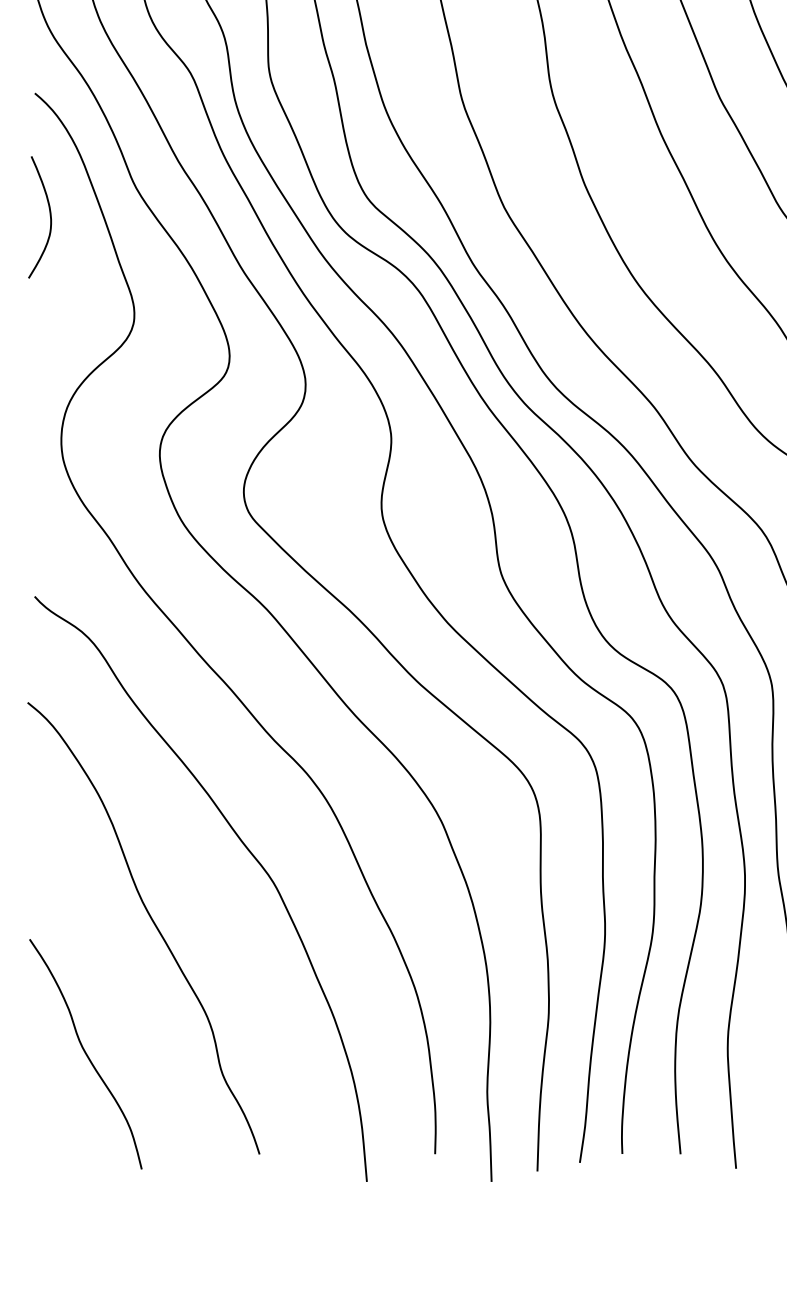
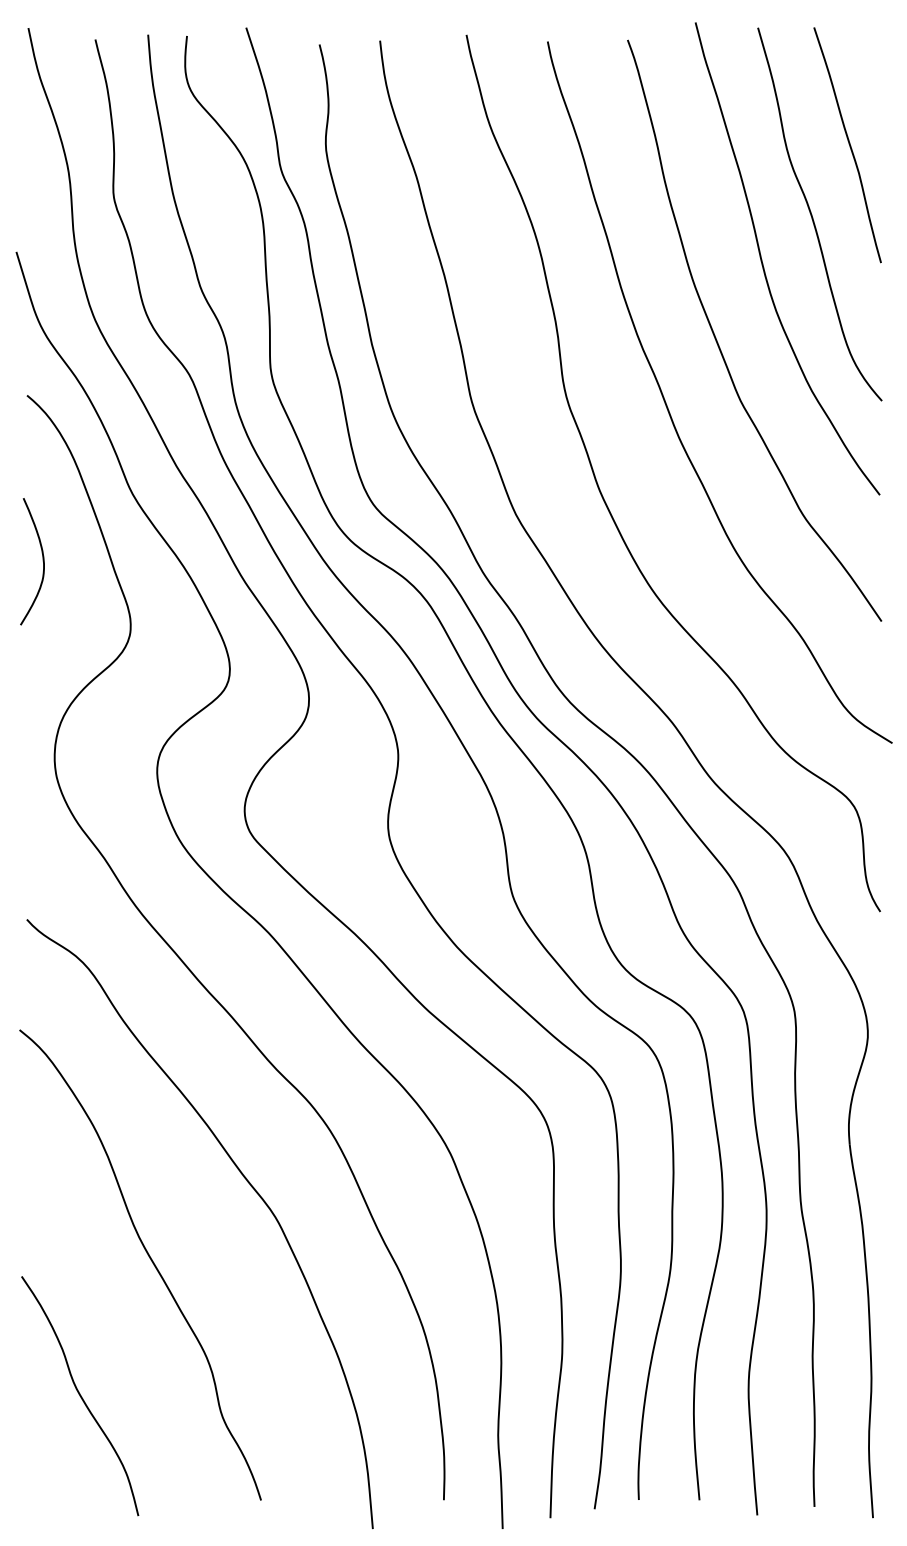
curve: (49, 217) -> (42, 561), moved

